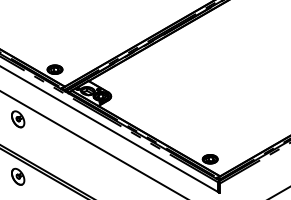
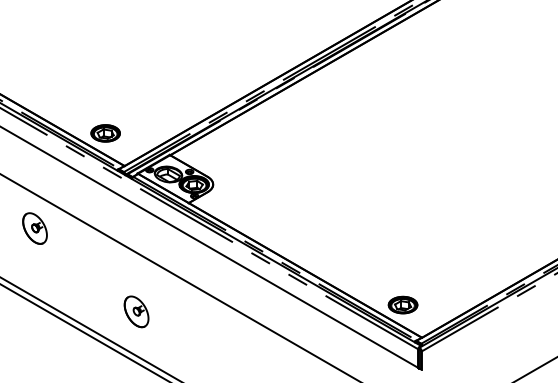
part: (18, 176) -> (137, 311), moved

